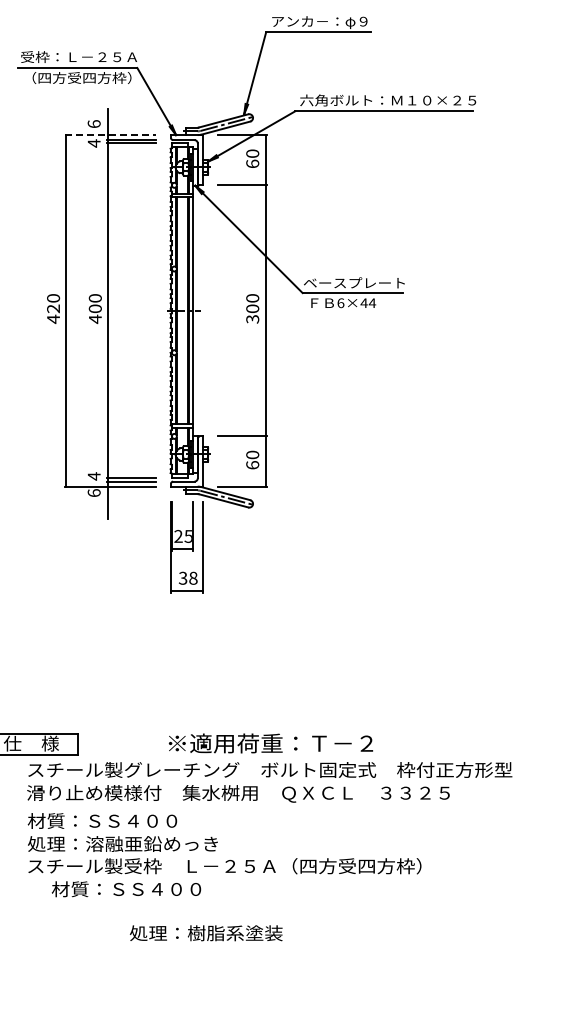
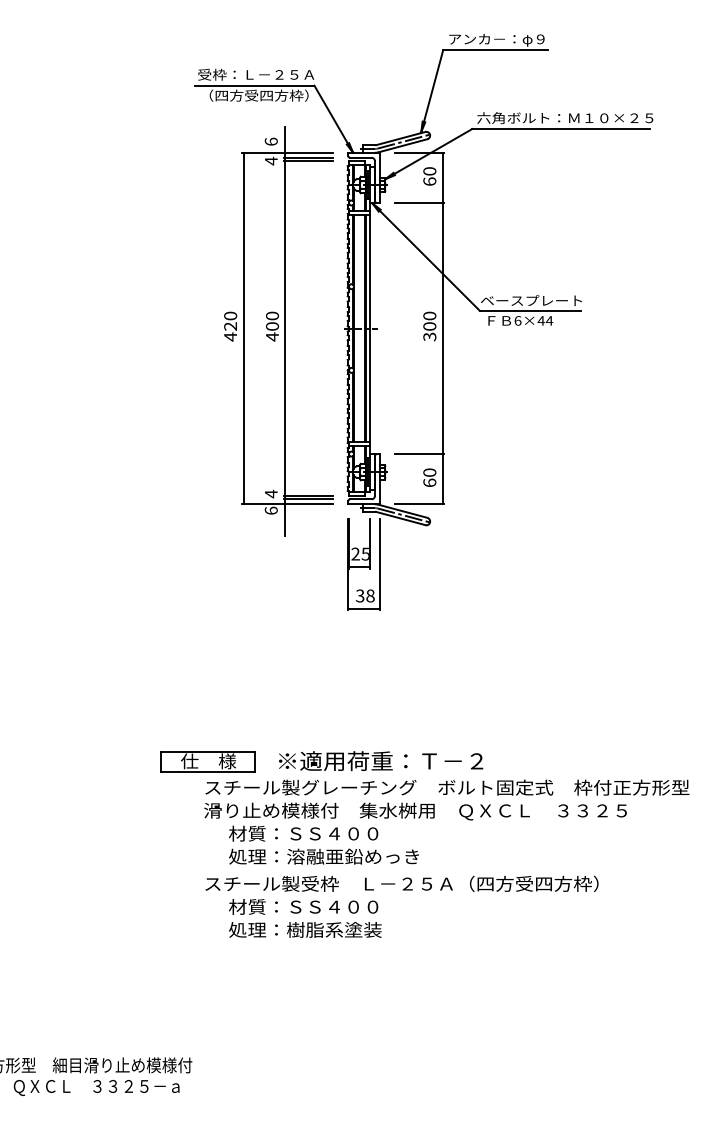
line: (110, 134) -> (287, 152), dashed -> solid
text: (271, 743) -> (381, 761), moved
text: (122, 831) -> (323, 844), moved
text: (206, 932) -> (305, 929), moved

